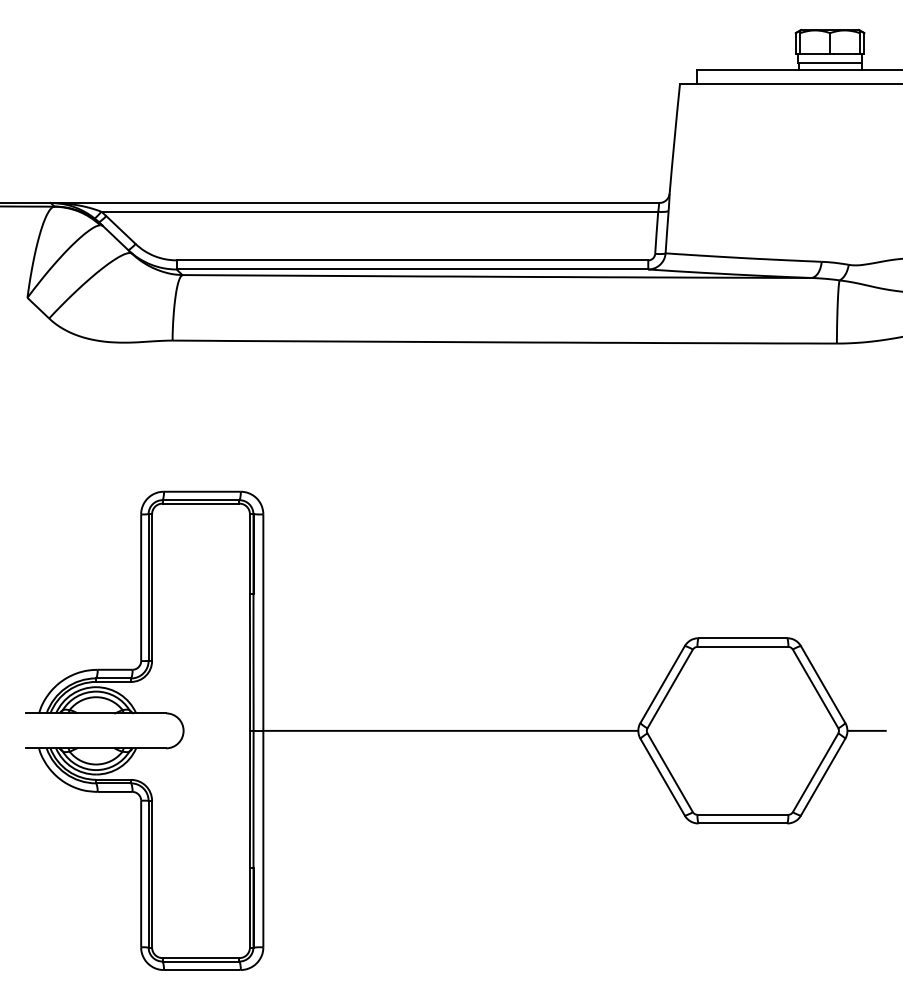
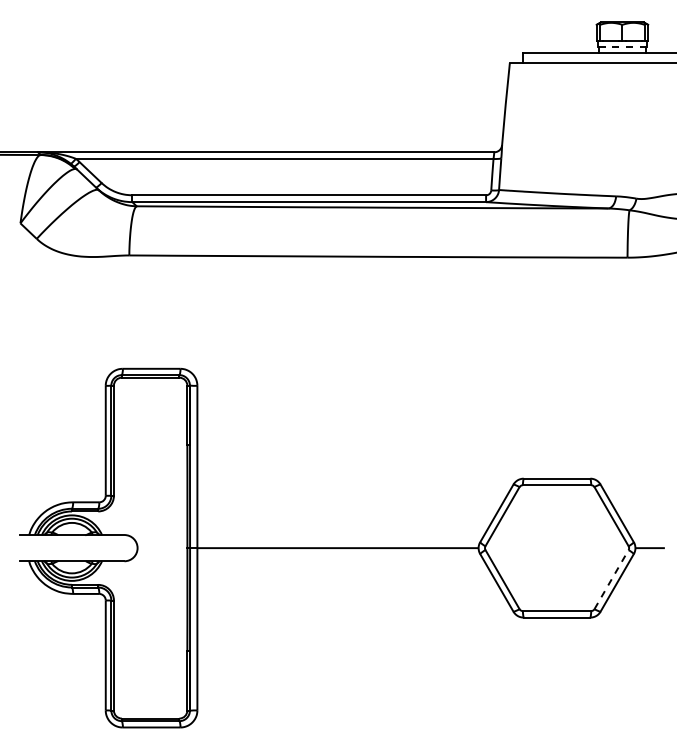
line: (828, 63) -> (621, 47), solid -> dashed
line: (815, 772) -> (611, 579), solid -> dashed

